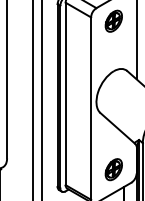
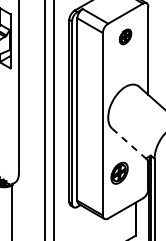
part: (113, 20) -> (125, 36), size x0.7
line: (117, 128) -> (129, 144), solid -> dashed
part: (113, 168) -> (119, 172), moved

